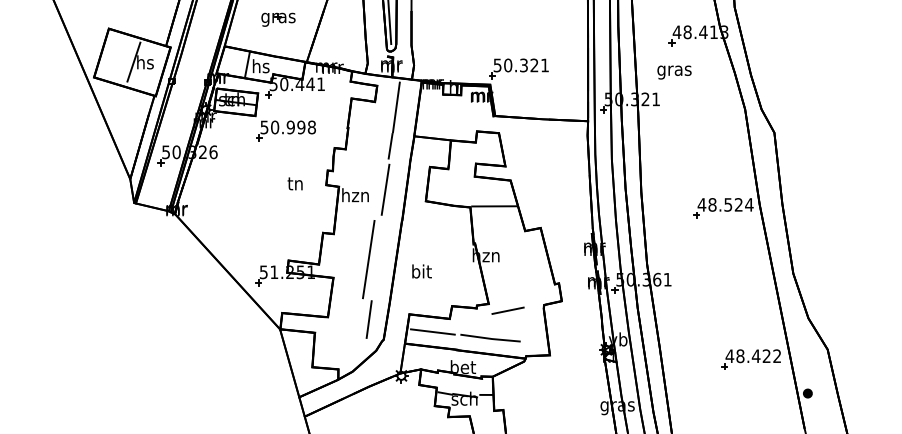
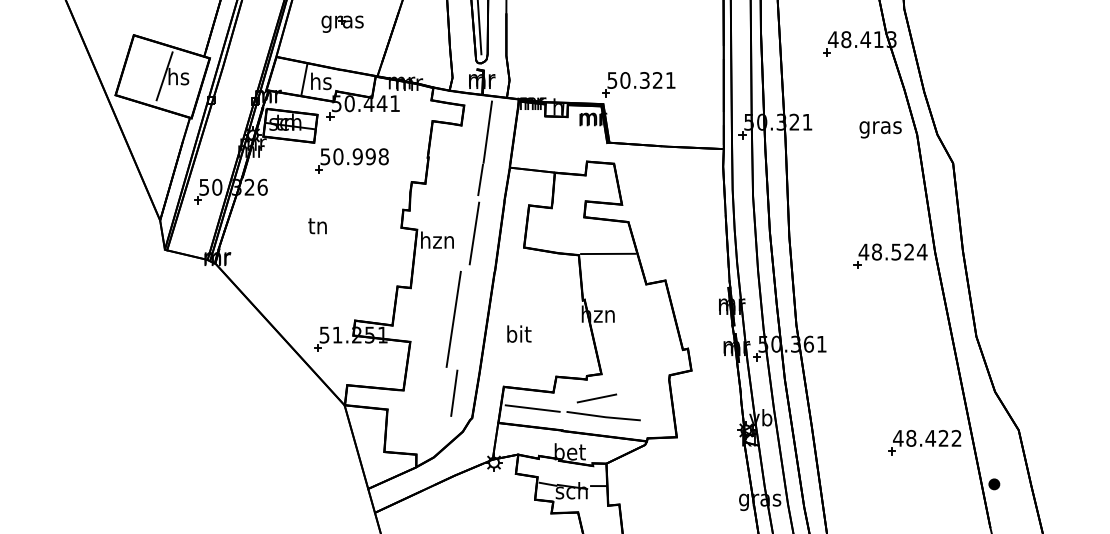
text: (674, 72) -> (880, 129), moved
text: (294, 183) -> (316, 225), moved
line: (507, 310) -> (596, 398), moved

